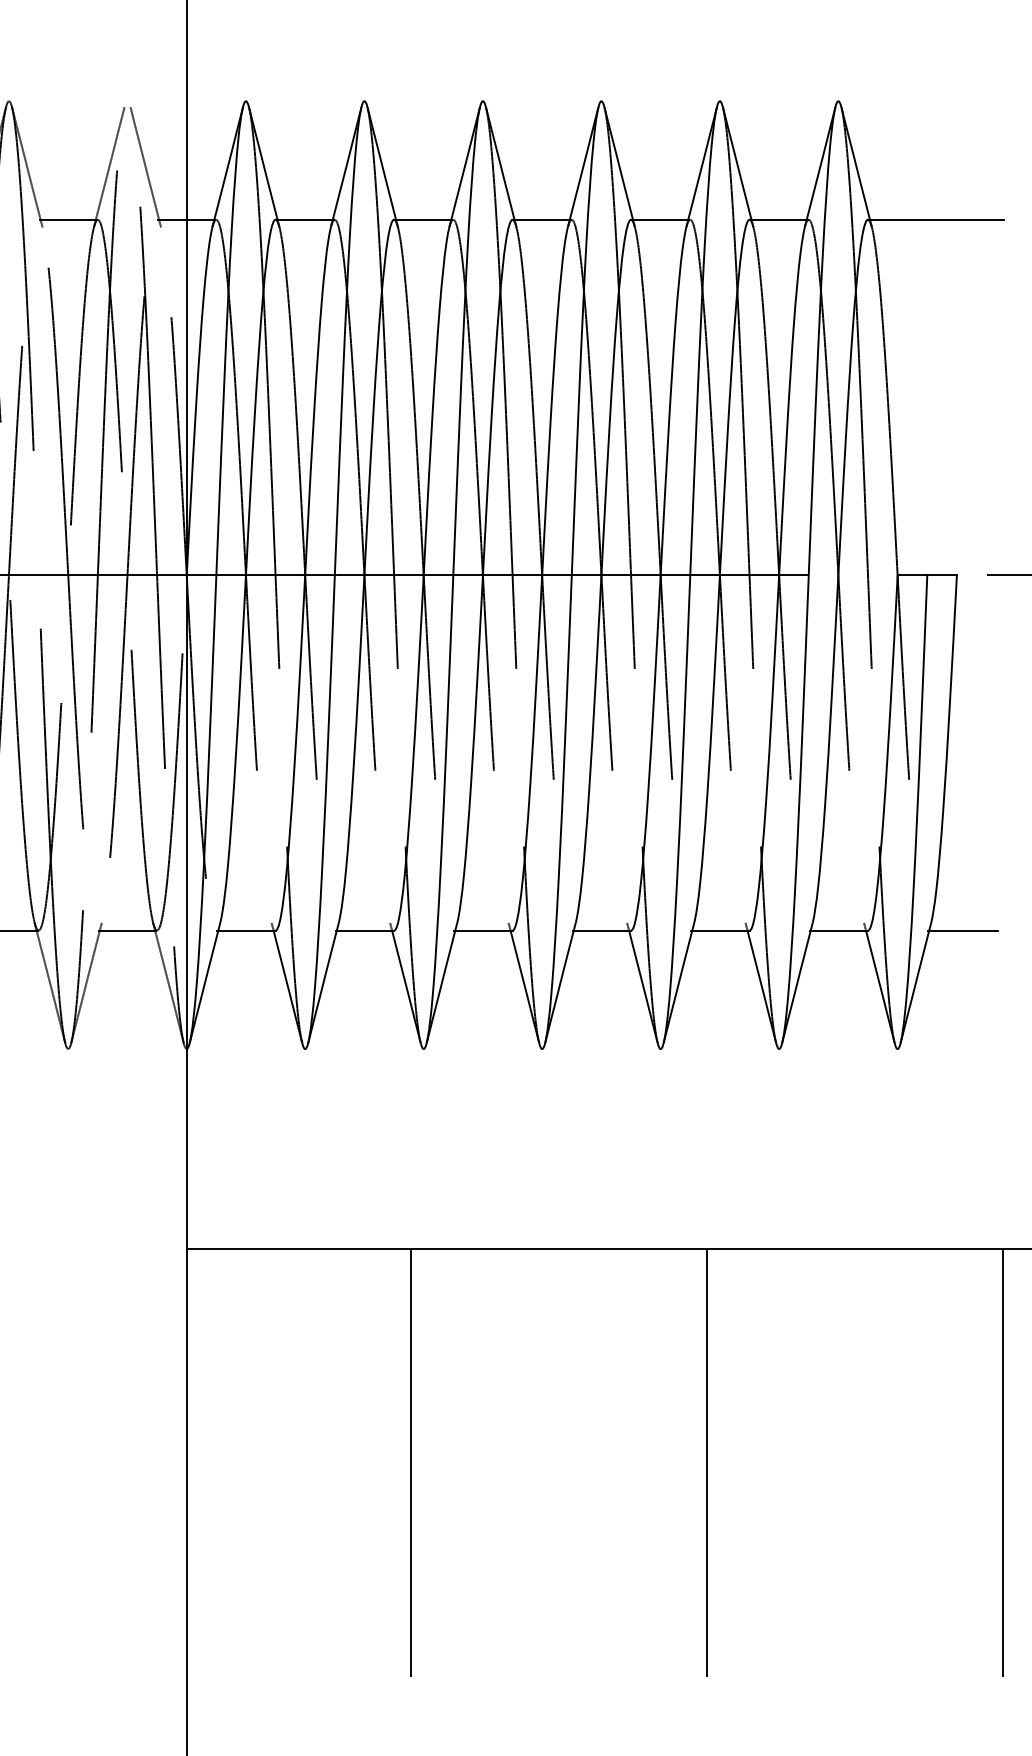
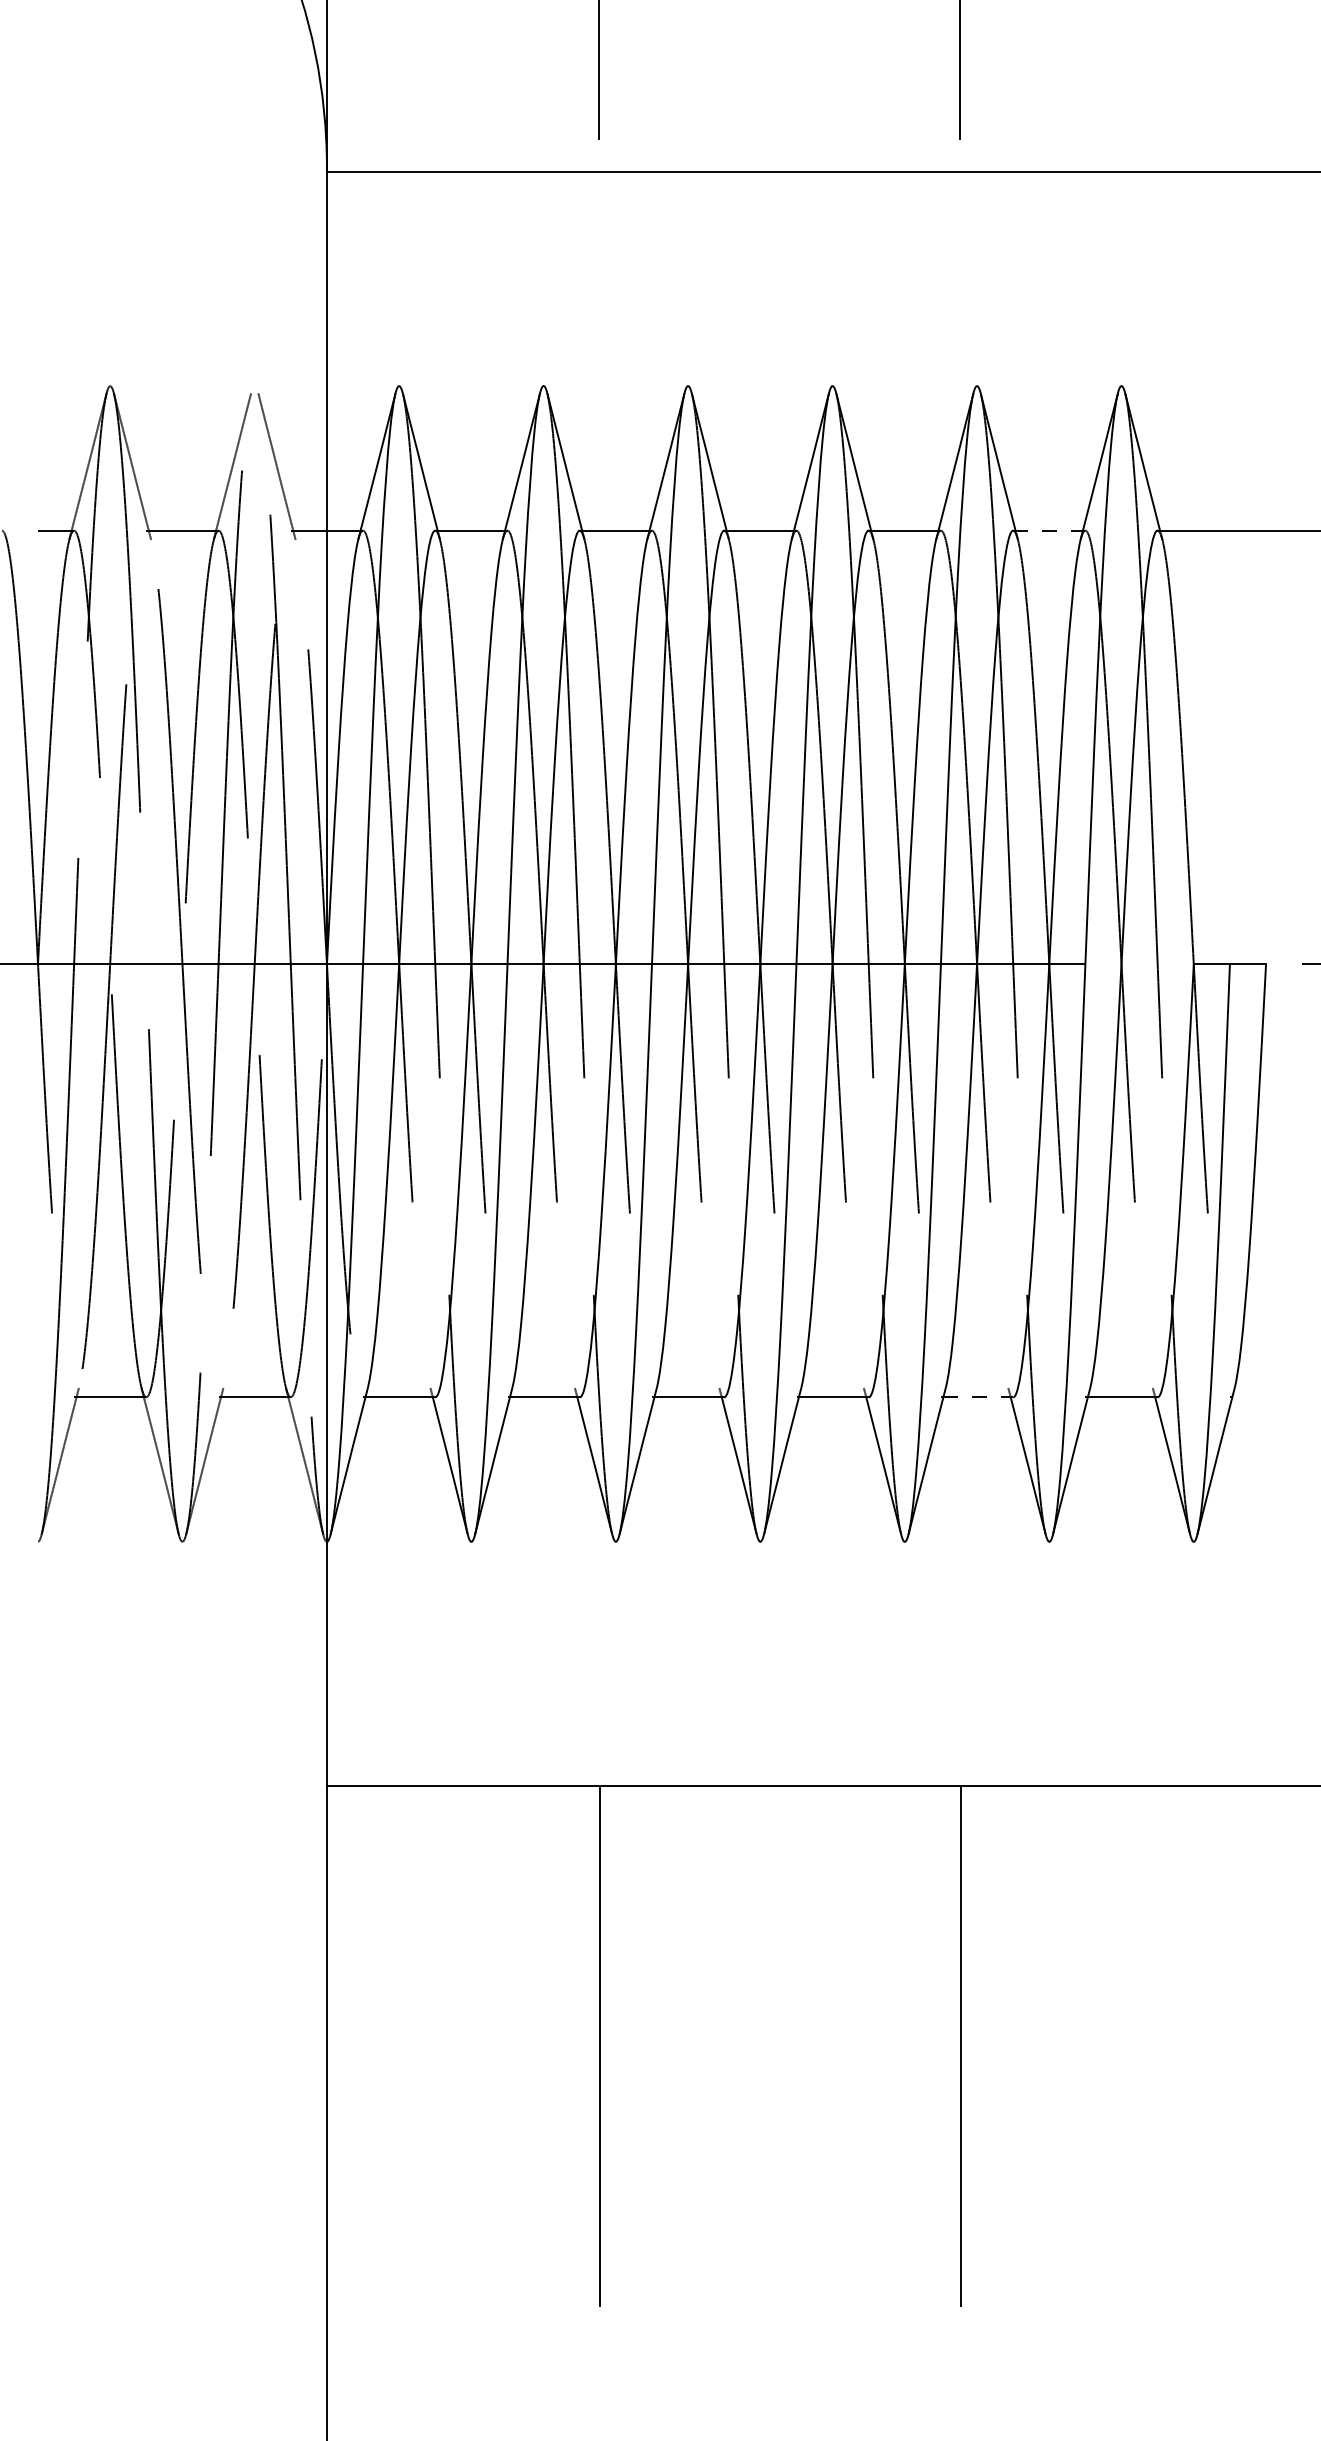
line: (778, 219) -> (1048, 530), solid -> dashed
line: (721, 930) -> (978, 1397), solid -> dashed
line: (963, 930) -> (1273, 1397), removed

